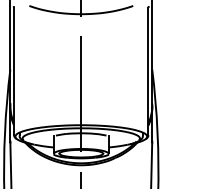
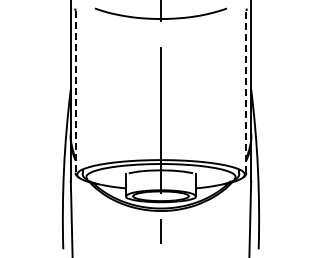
line: (14, 72) -> (75, 92), solid -> dashed
line: (148, 72) -> (246, 92), solid -> dashed

